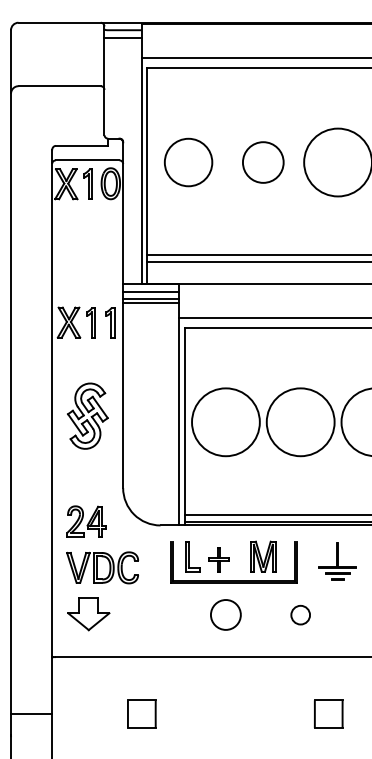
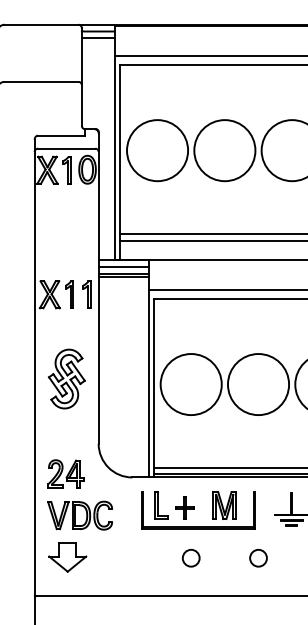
circle: (188, 162) -> (157, 150), size x1.43
circle: (263, 162) -> (225, 150), size x1.67
circle: (225, 615) -> (190, 558), size x0.62

